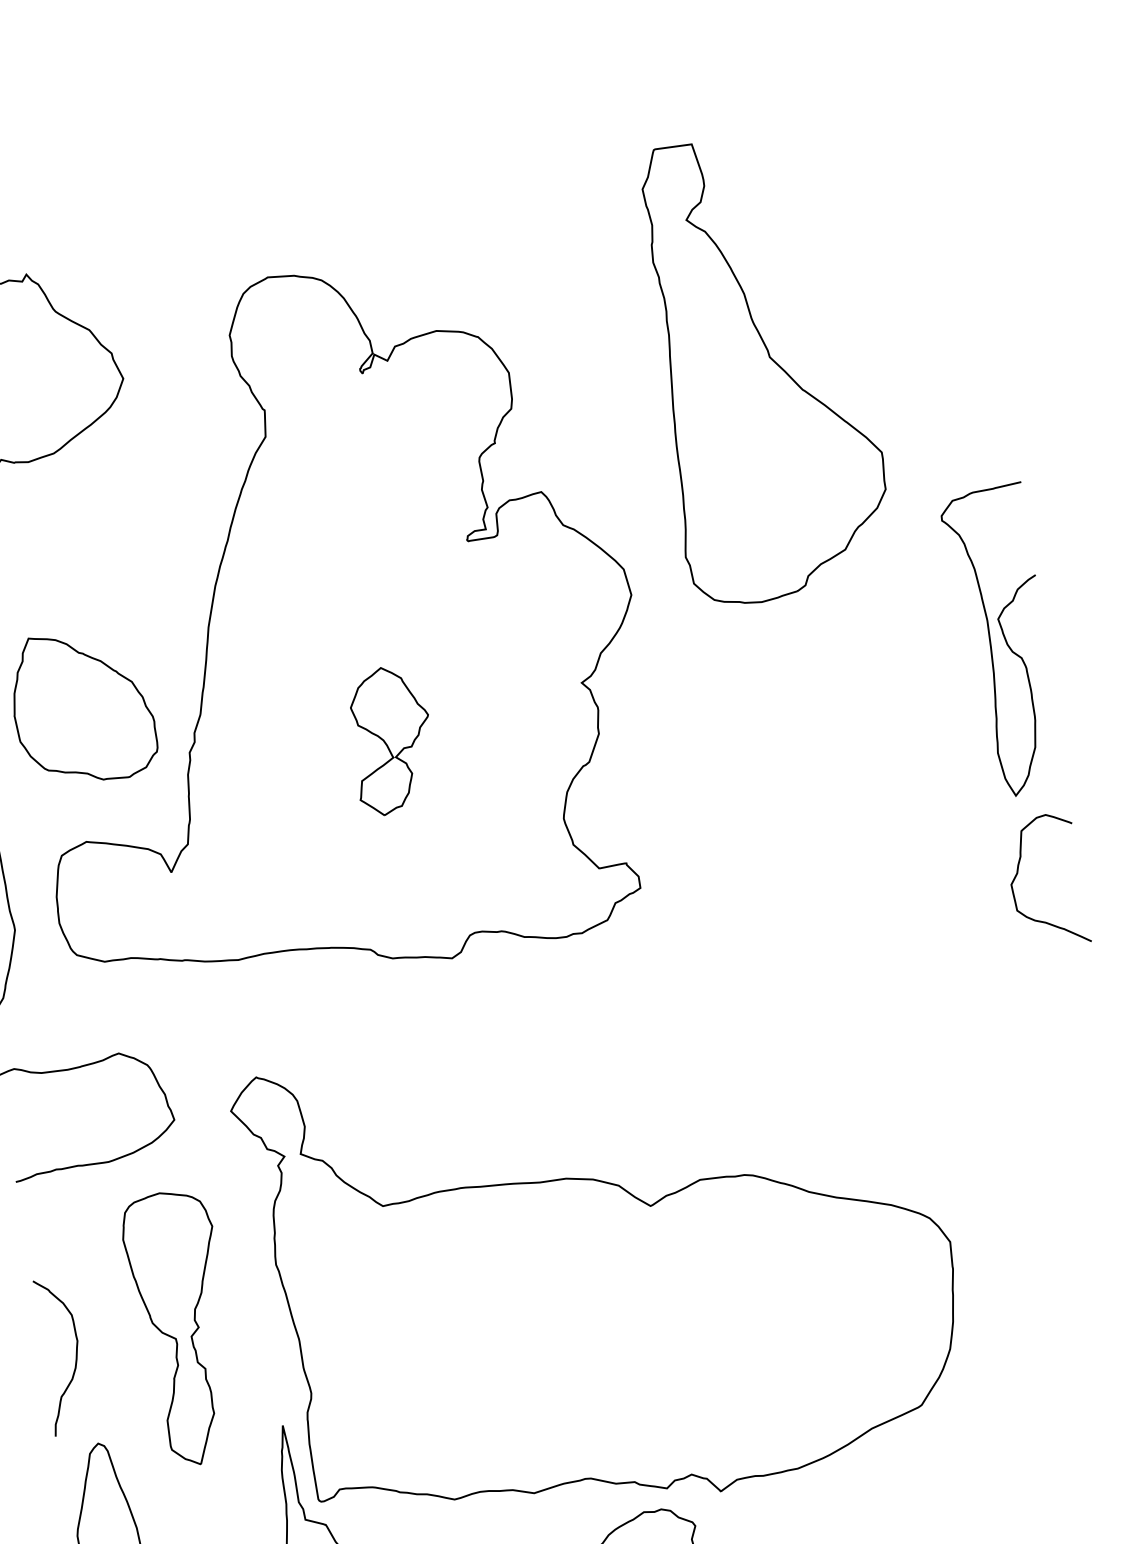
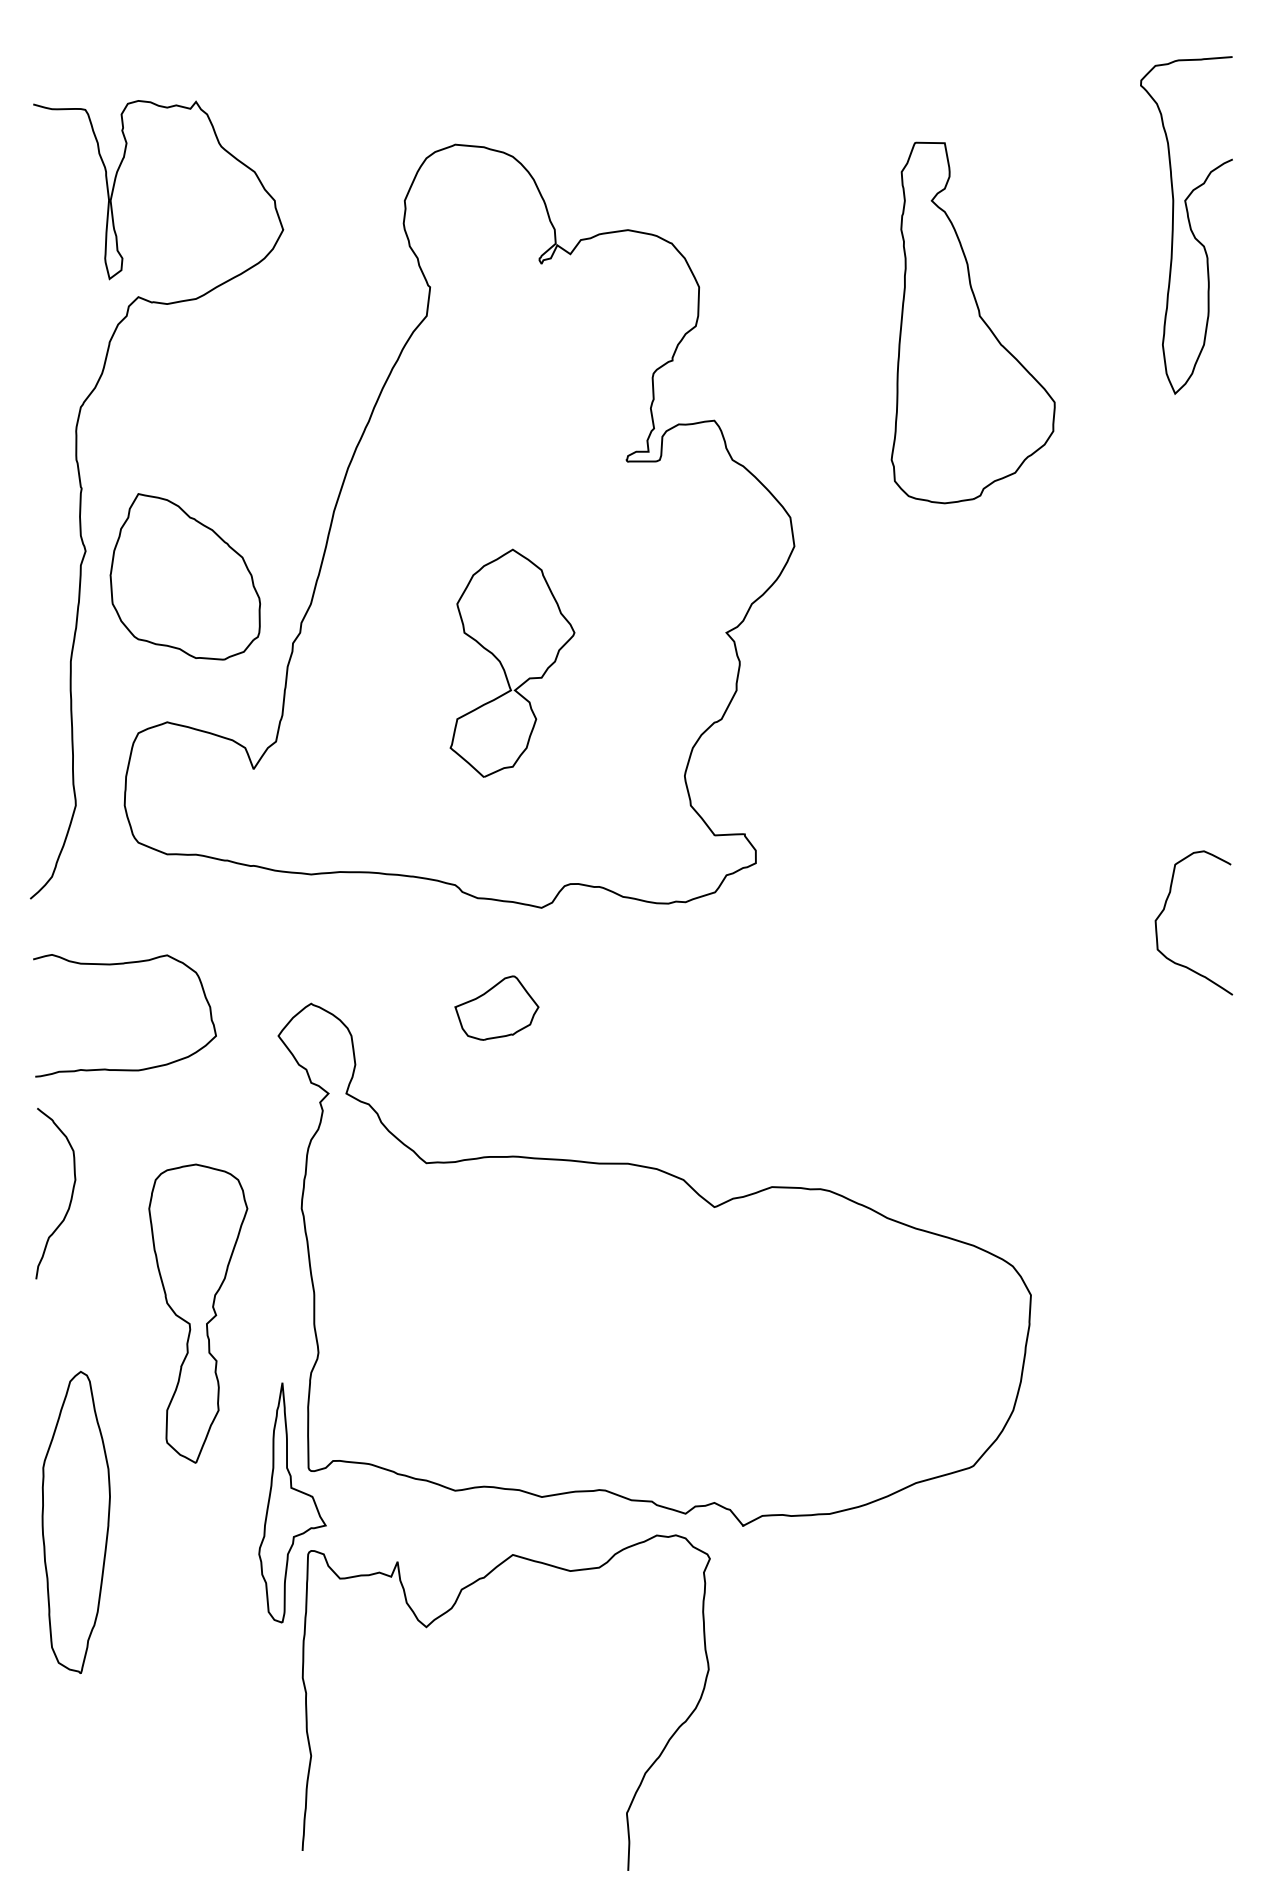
part: (762, 367) -> (972, 322), size x0.71
curve: (1004, 640) -> (1188, 224), moved
part: (391, 739) -> (512, 662), size x1.43
part: (424, 1055) -> (496, 1007), added
part: (182, 1328) -> (198, 1313), moved
curve: (75, 1358) -> (70, 1198), moved

